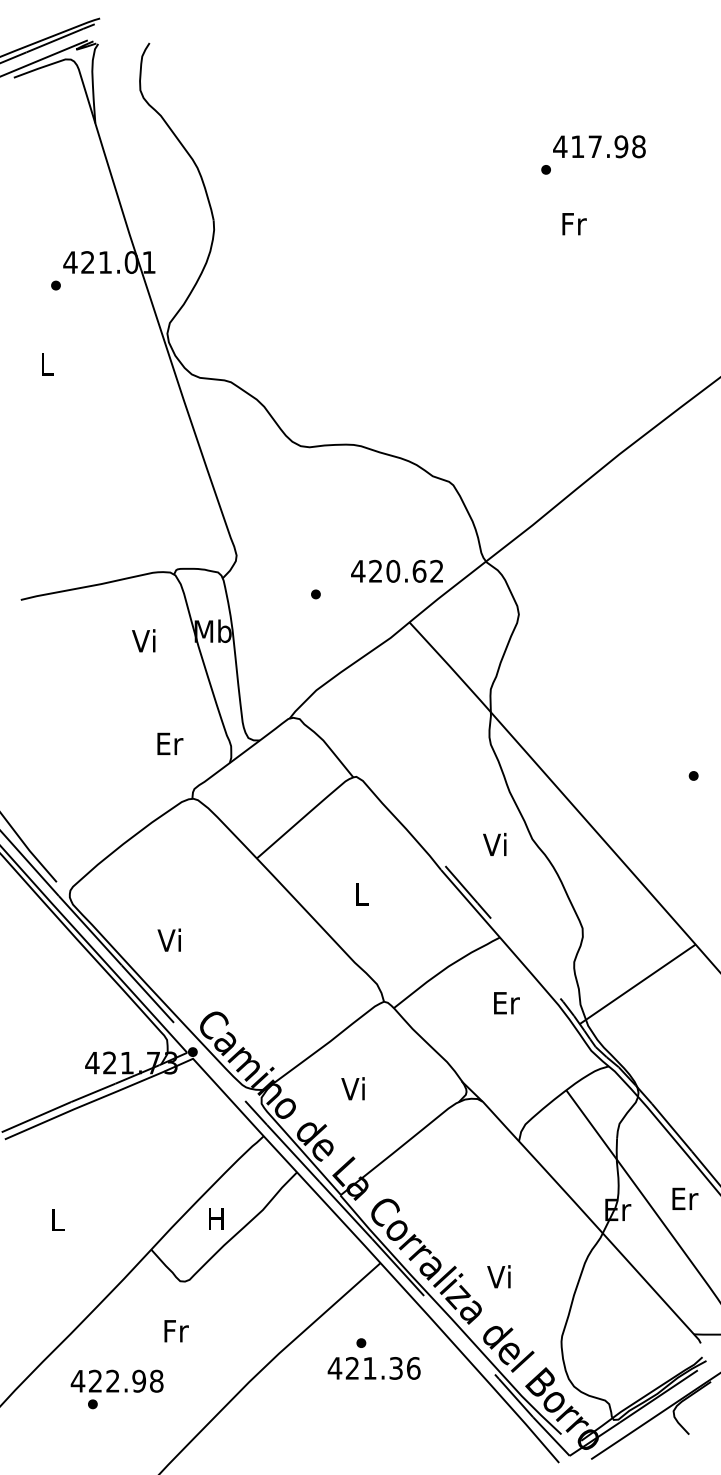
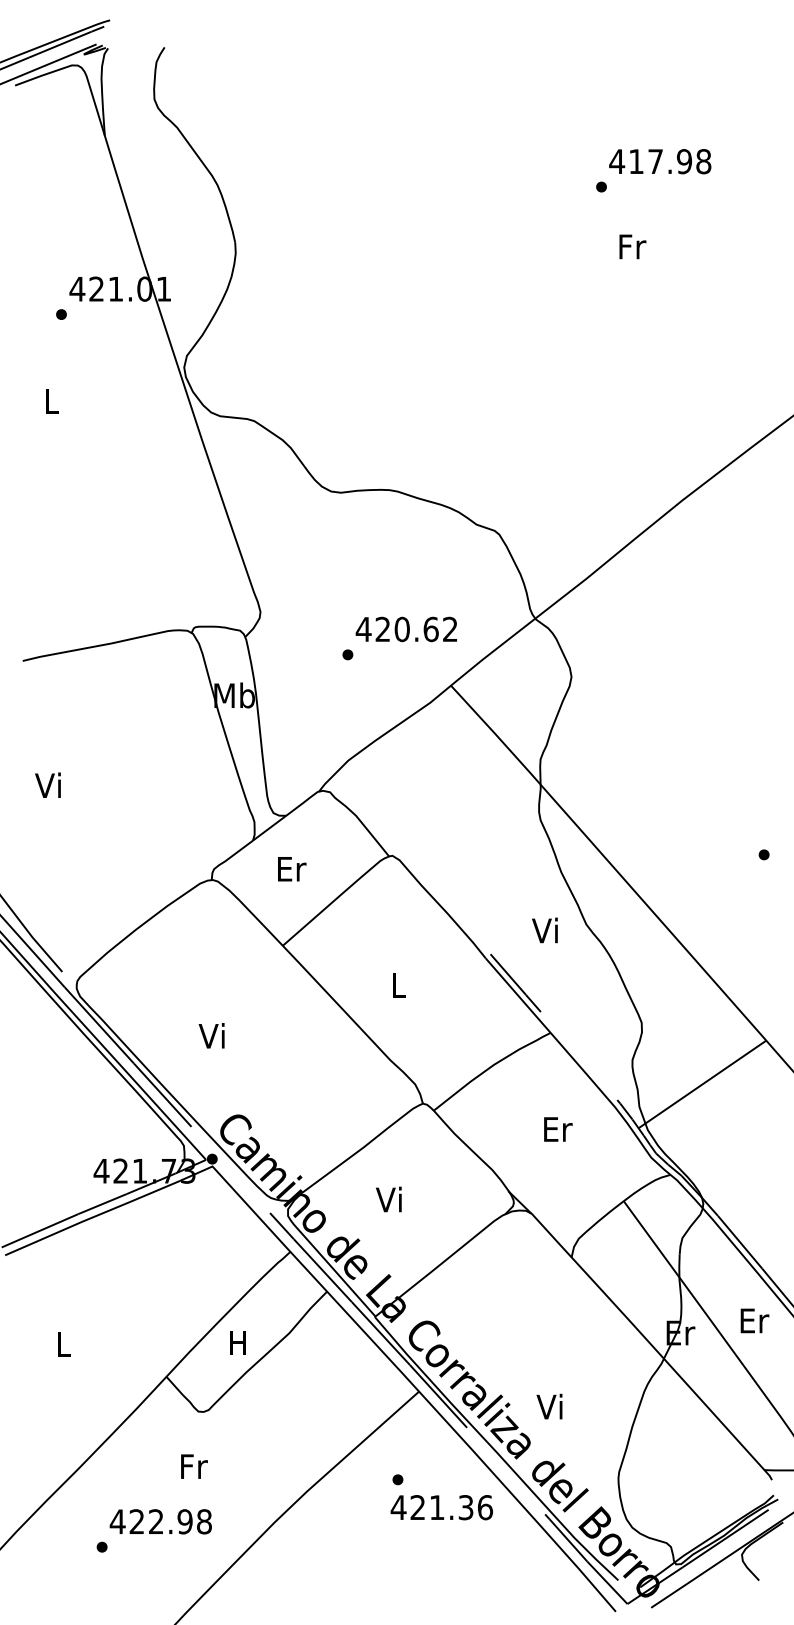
text: (396, 571) -> (405, 629), moved
text: (143, 640) -> (47, 784), moved
text: (170, 743) -> (292, 868), moved
text: (168, 939) -> (210, 1035), moved
text: (506, 1003) -> (557, 1129), moved
text: (373, 1368) -> (441, 1507), moved
text: (116, 1380) -> (160, 1520), moved

